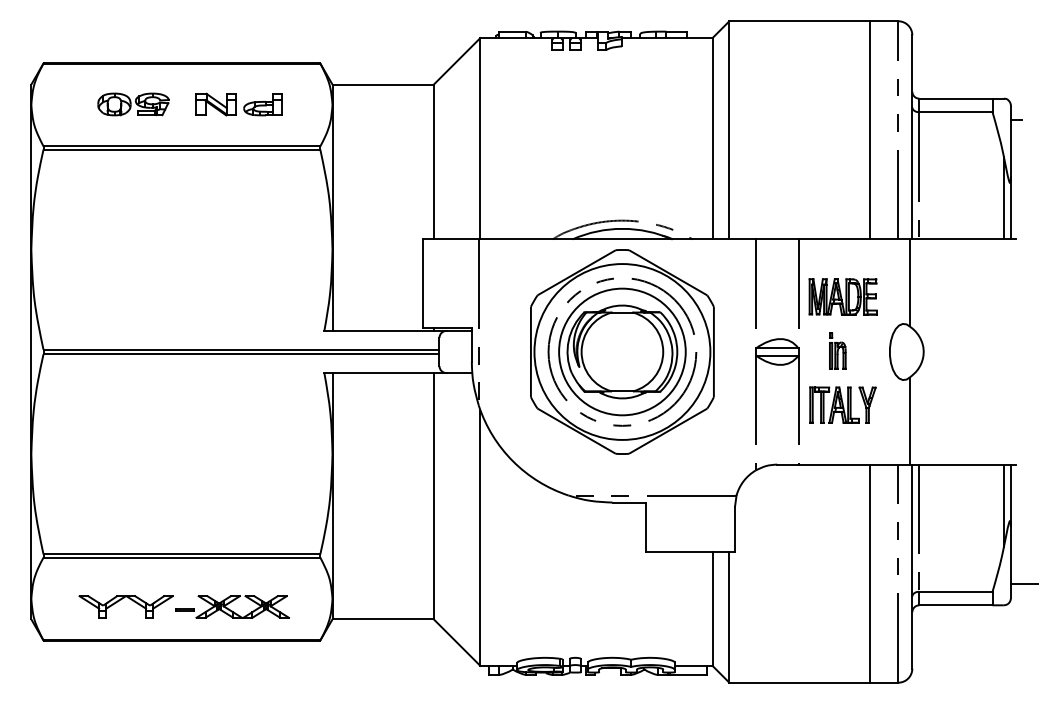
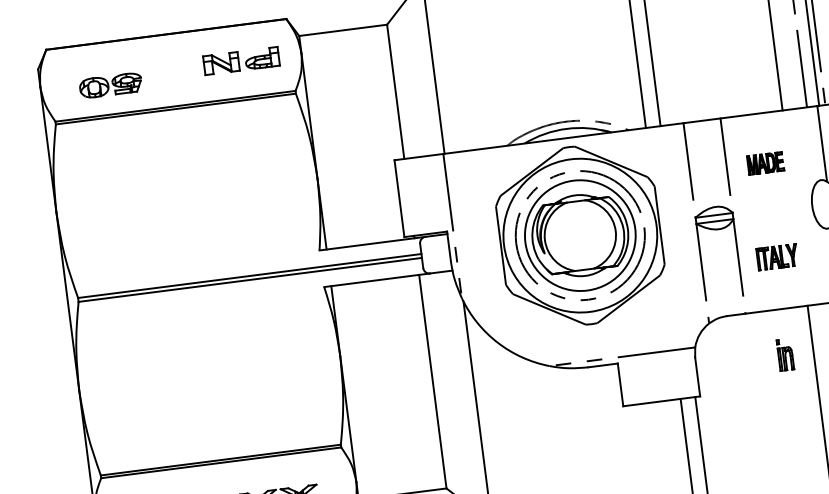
part: (133, 104) -> (110, 85), moved
part: (238, 104) -> (240, 61), moved
part: (842, 296) -> (765, 163), size x0.6
part: (837, 350) -> (785, 354), moved
part: (842, 404) -> (777, 256), size x0.7

